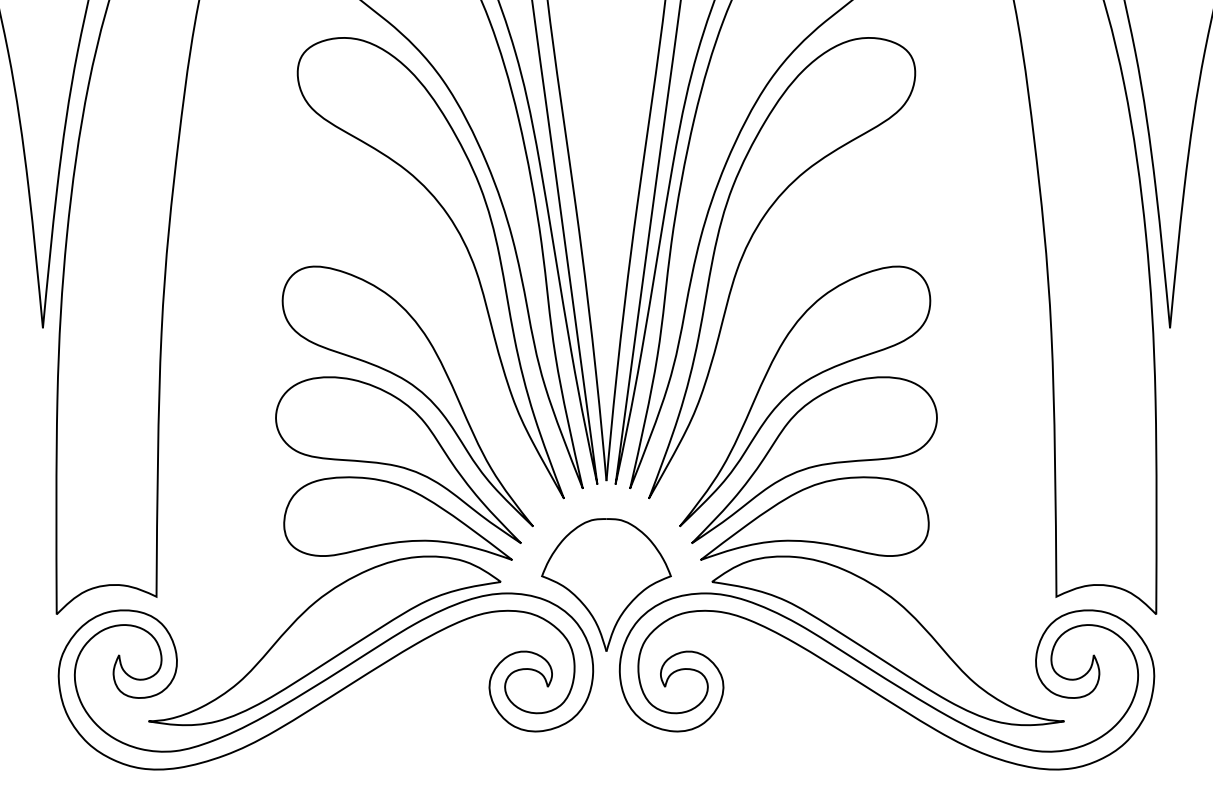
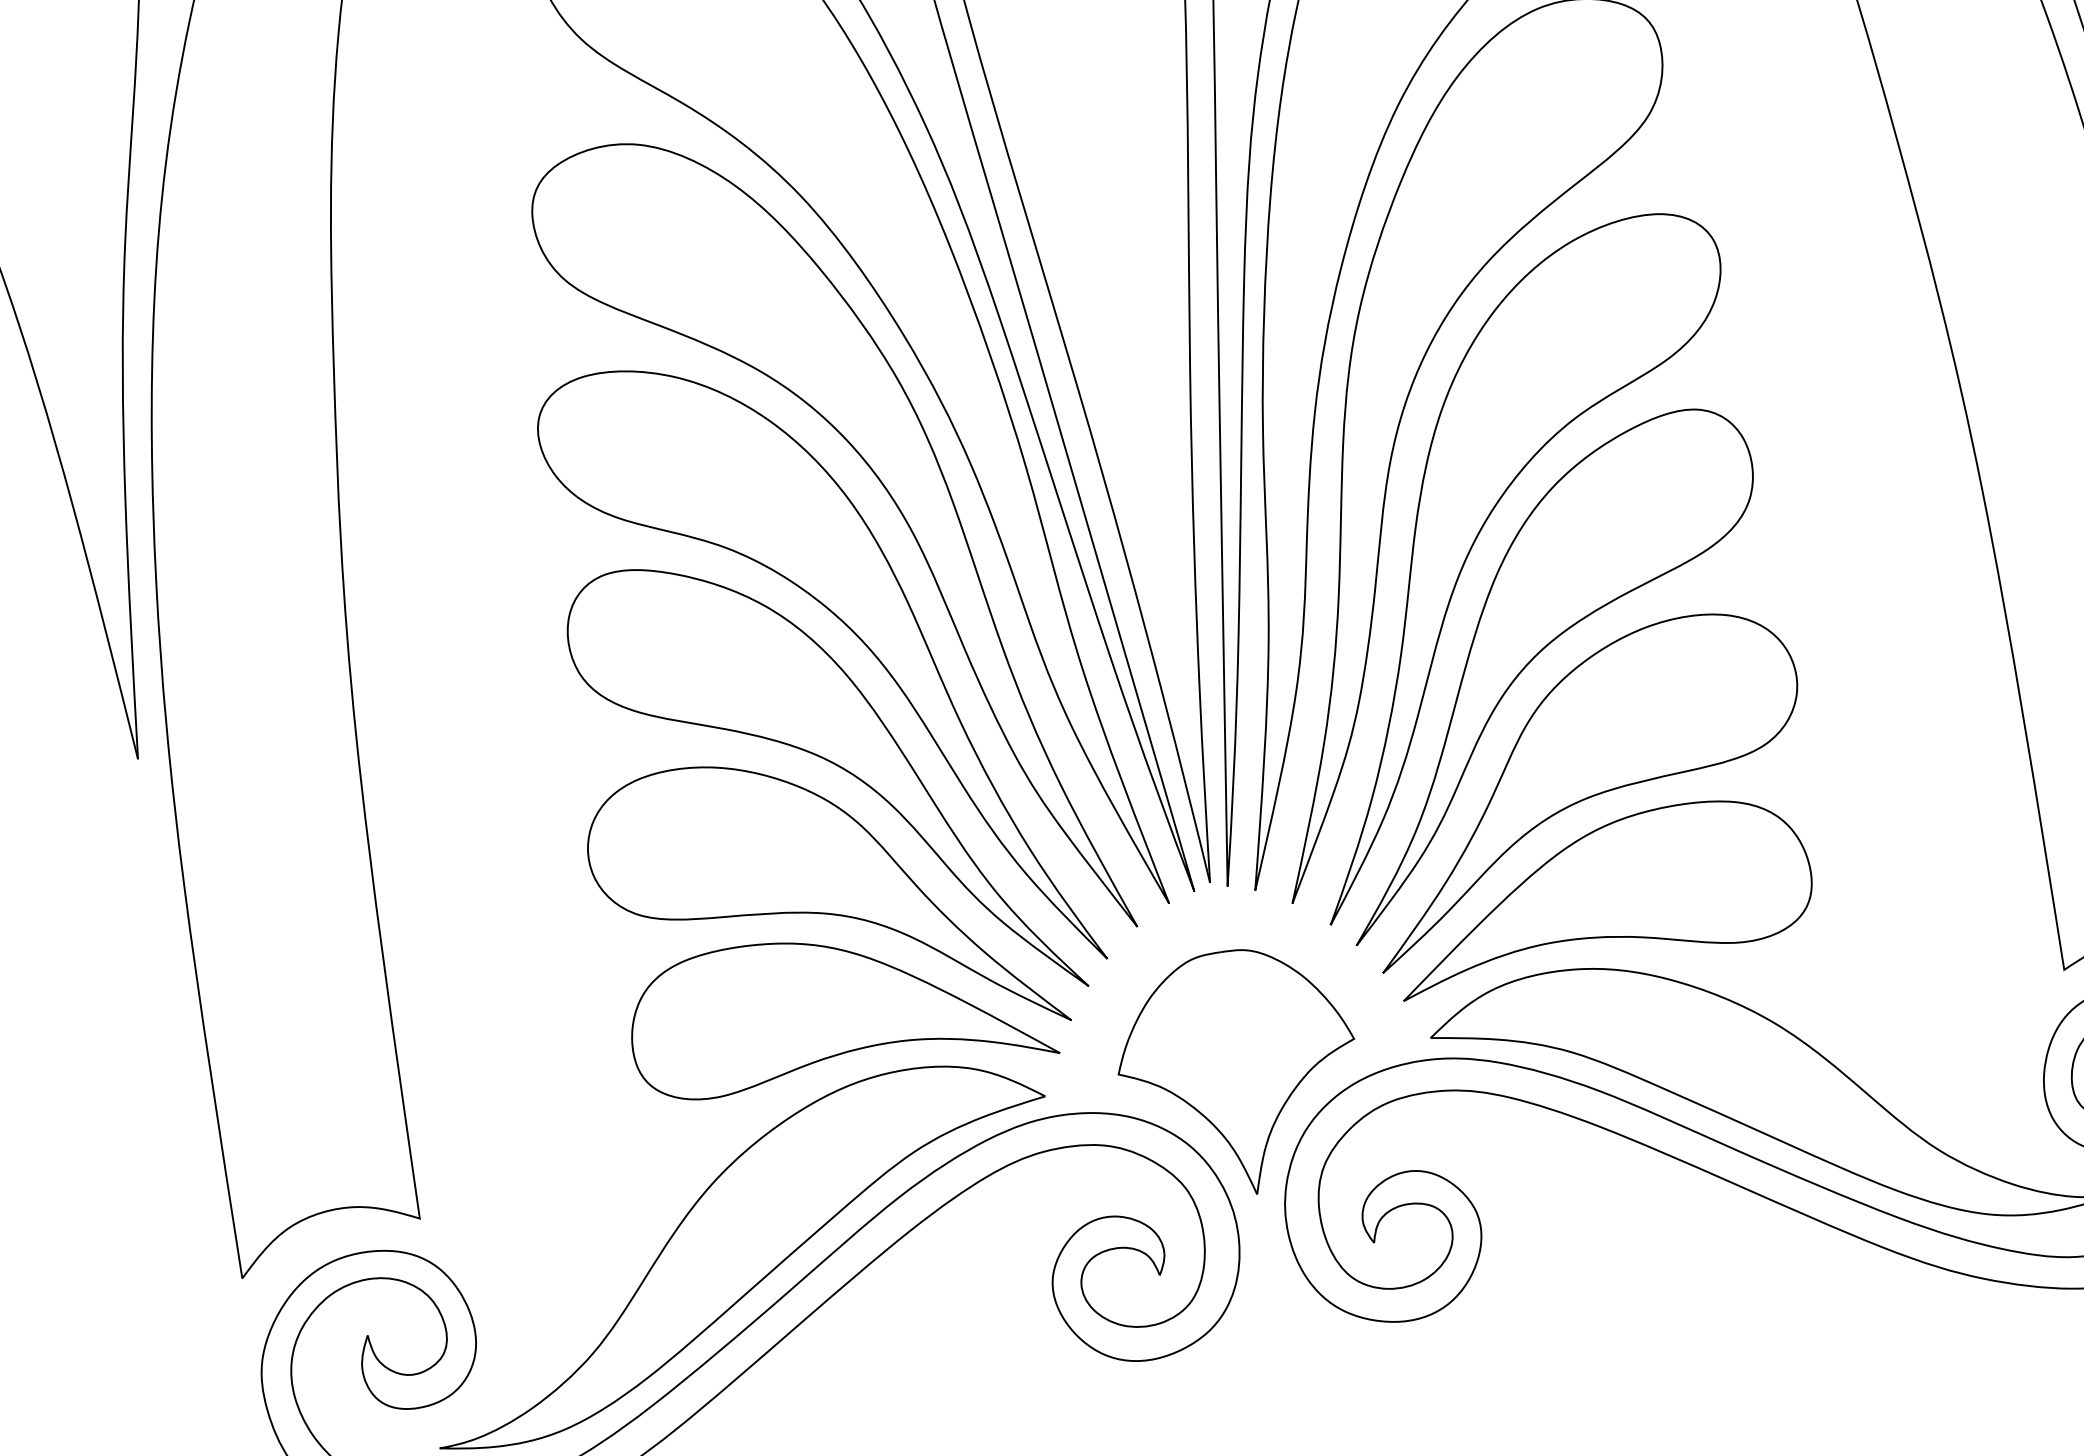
part: (436, 320) -> (855, 636), added
part: (776, 320) -> (1476, 542), added

